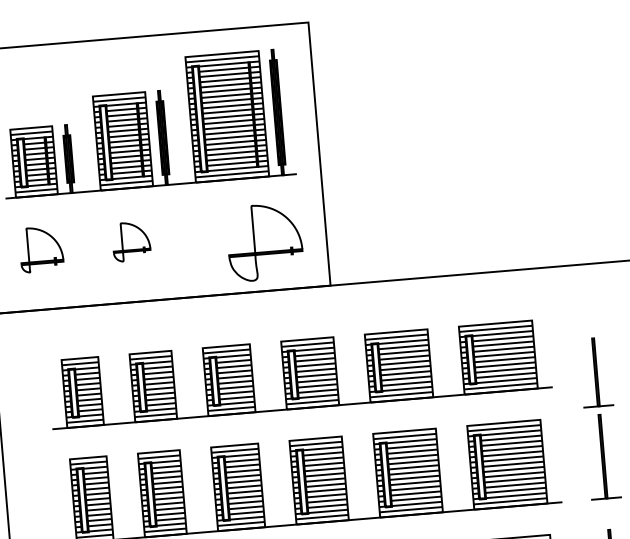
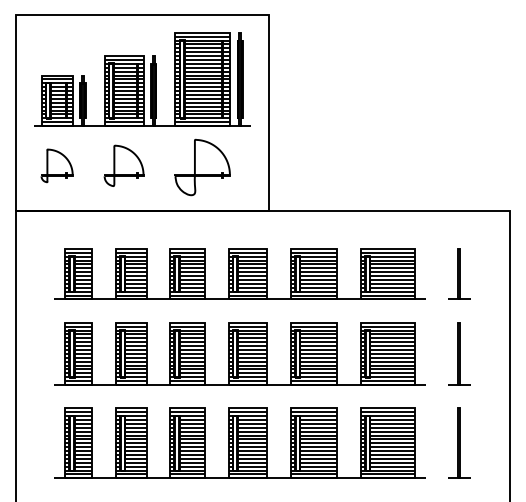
part: (130, 241) -> (123, 165), size x1.43
part: (264, 242) -> (202, 167), moved
part: (596, 371) -> (459, 273), moved

